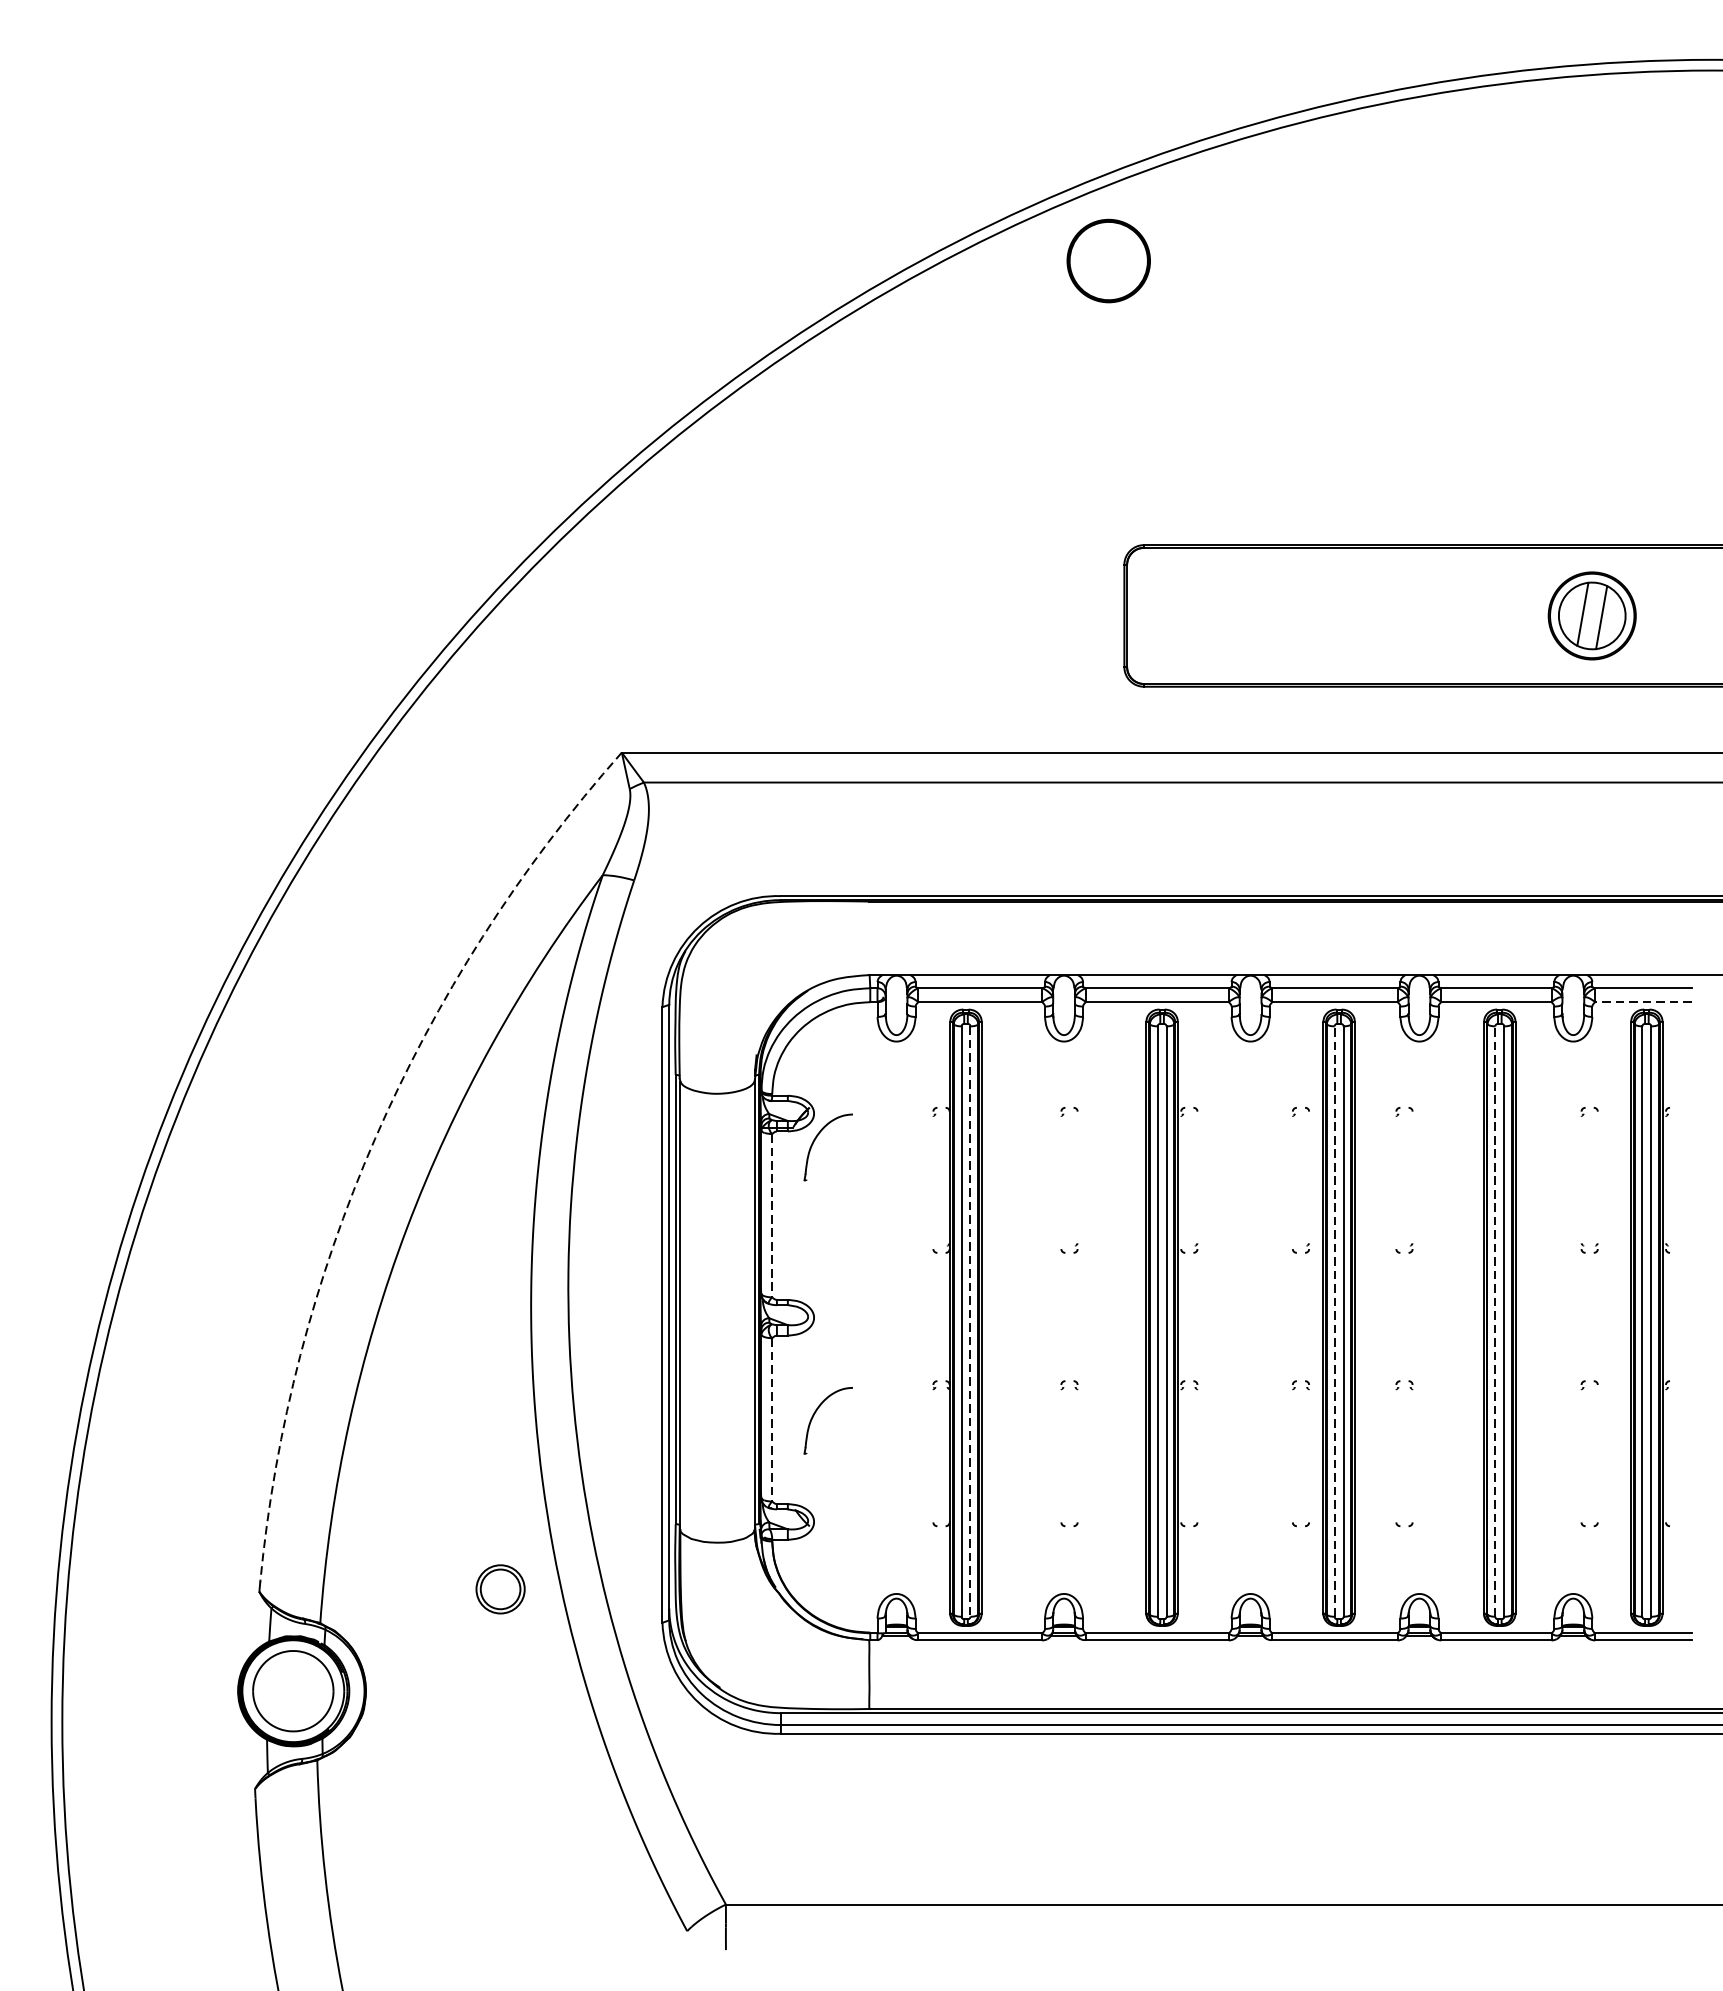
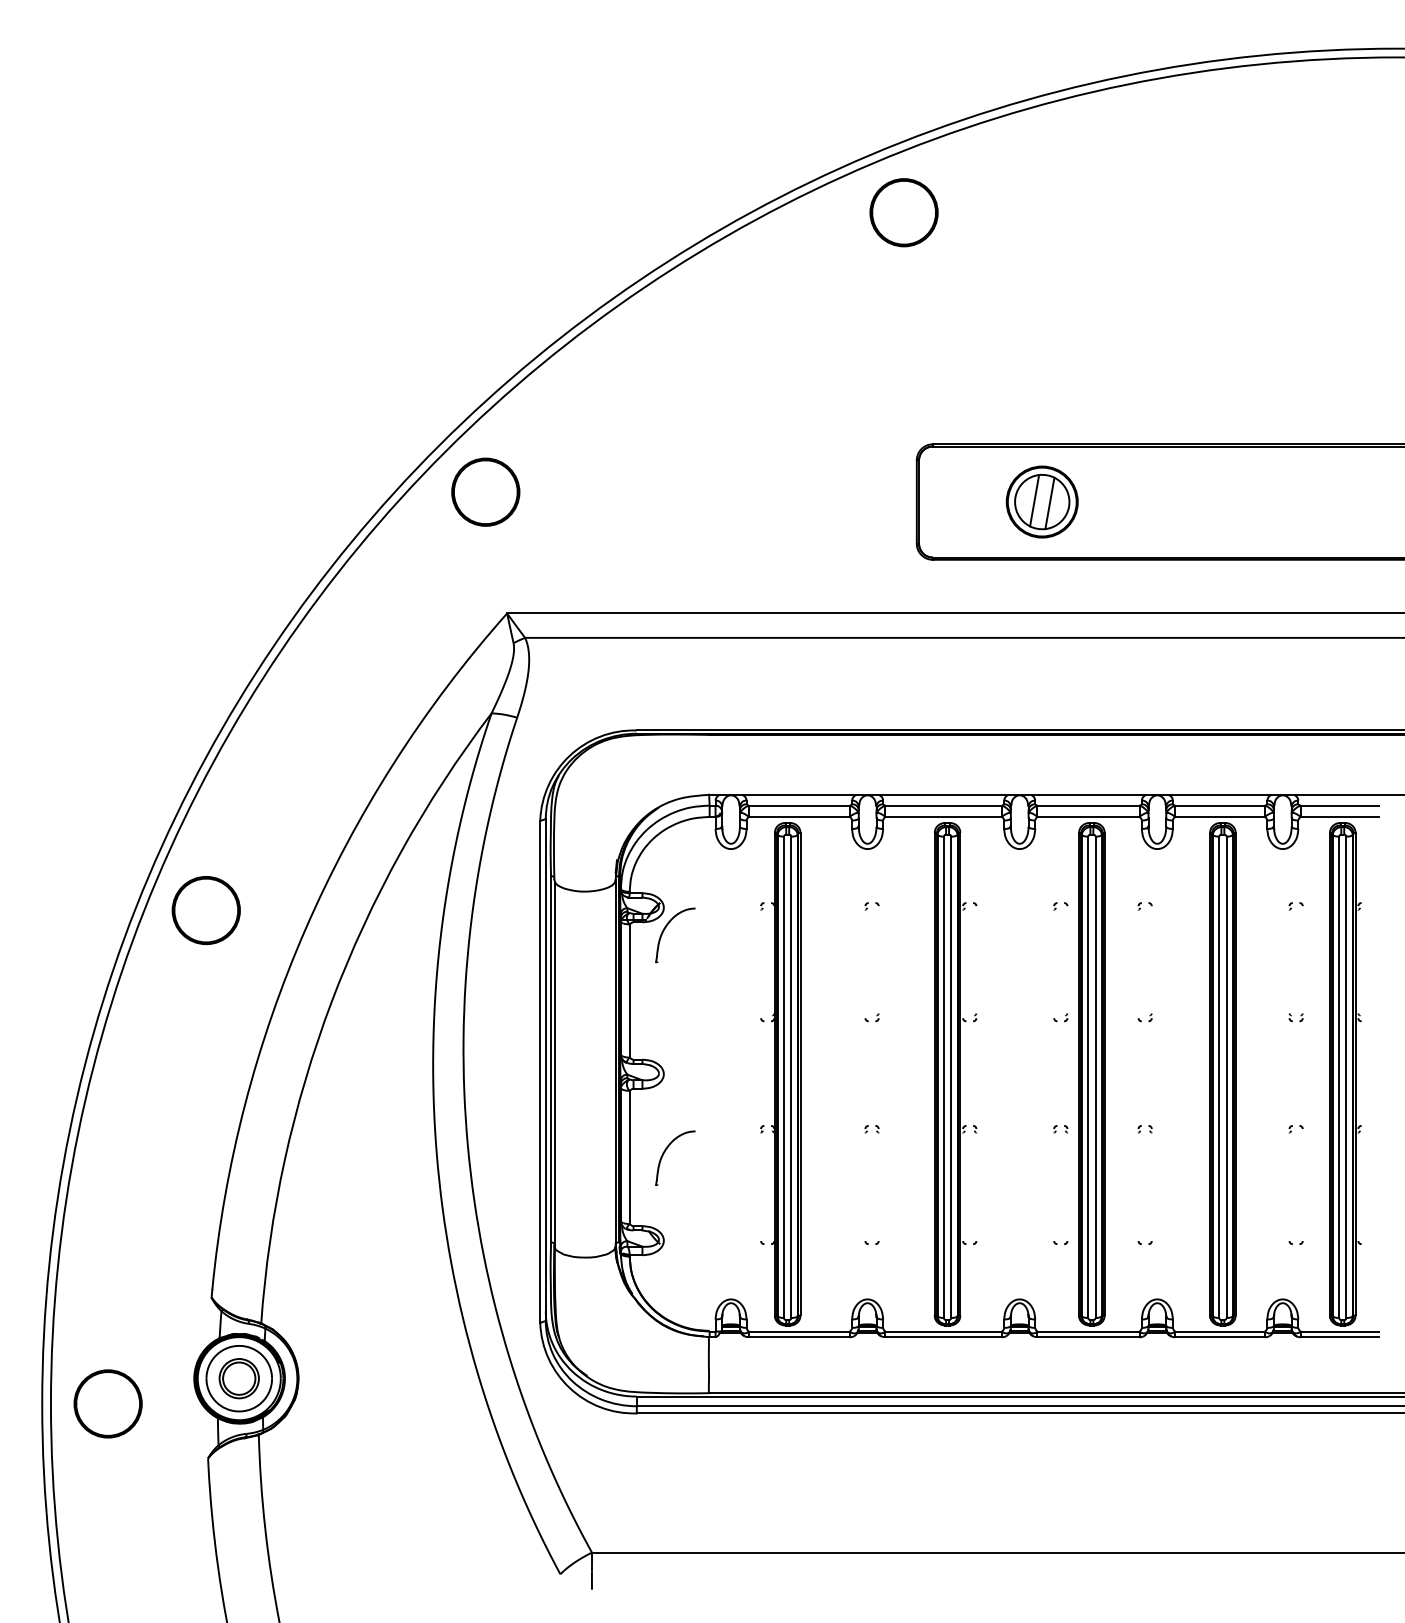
part: (595, 602) -> (485, 491), added
part: (1591, 615) -> (1041, 501), moved
line: (1642, 1001) -> (1339, 816), dashed -> solid
part: (251, 1116) -> (205, 910), added
arc: (374, 1139) -> (305, 928), dashed -> solid
line: (771, 1216) -> (629, 991), dashed -> solid
line: (970, 1321) -> (791, 1077), dashed -> solid
line: (1334, 1321) -> (1088, 1077), dashed -> solid
line: (1495, 1321) -> (1219, 1077), dashed -> solid
line: (771, 1419) -> (629, 1157), dashed -> solid
part: (499, 1589) -> (238, 1378), moved
part: (131, 1721) -> (107, 1403), added

